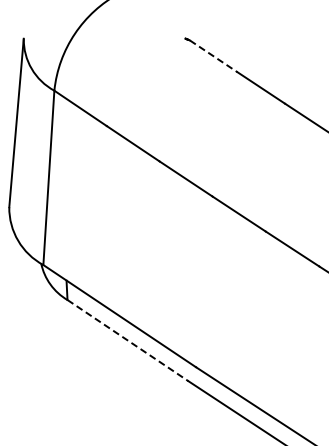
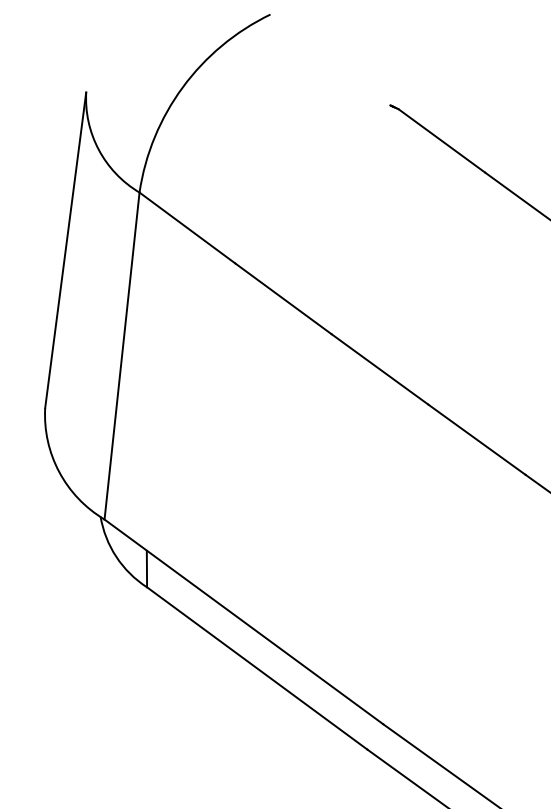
line: (213, 56) -> (441, 141), dashed -> solid
line: (127, 340) -> (256, 668), dashed -> solid

